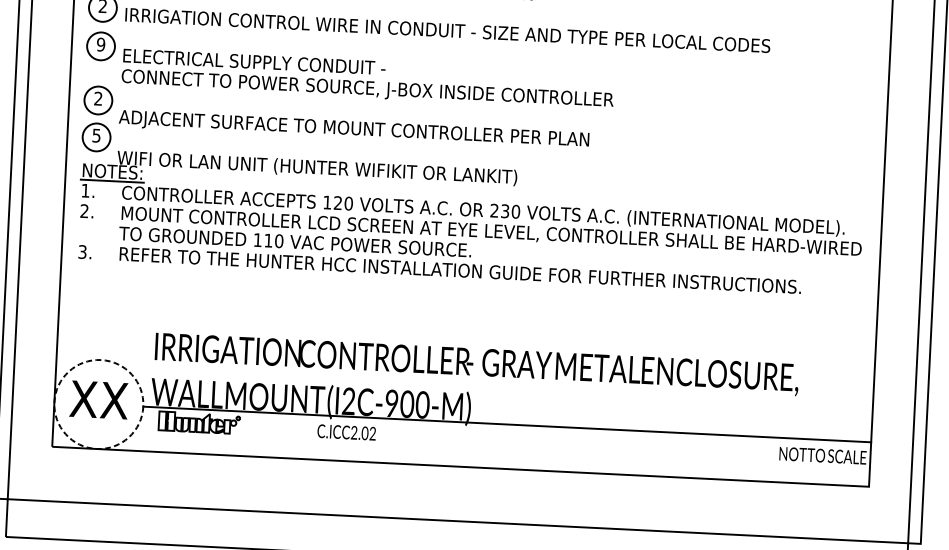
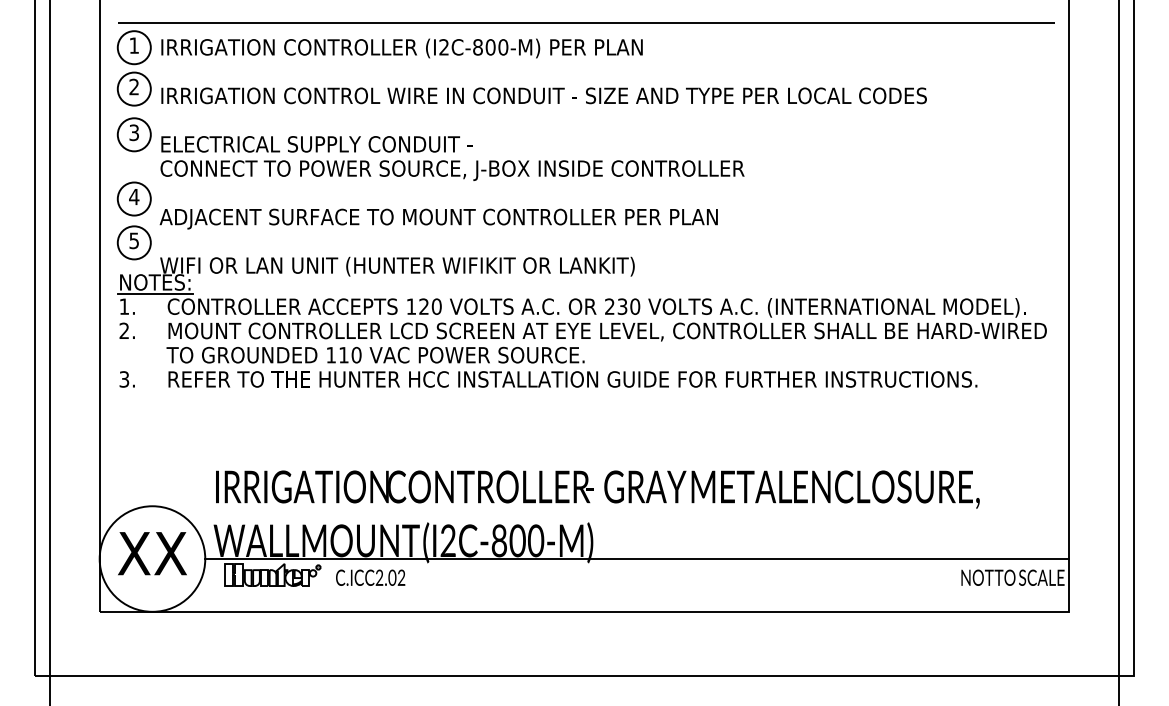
text: (101, 44) -> (134, 132), 9 -> 3
text: (98, 98) -> (134, 196), 2 -> 4
circle: (98, 404) -> (152, 558), dashed -> solid
text: (391, 404) -> (498, 542), (I2C-900-M) -> (I2C-800-M)
text: (346, 432) -> (370, 577), moved

